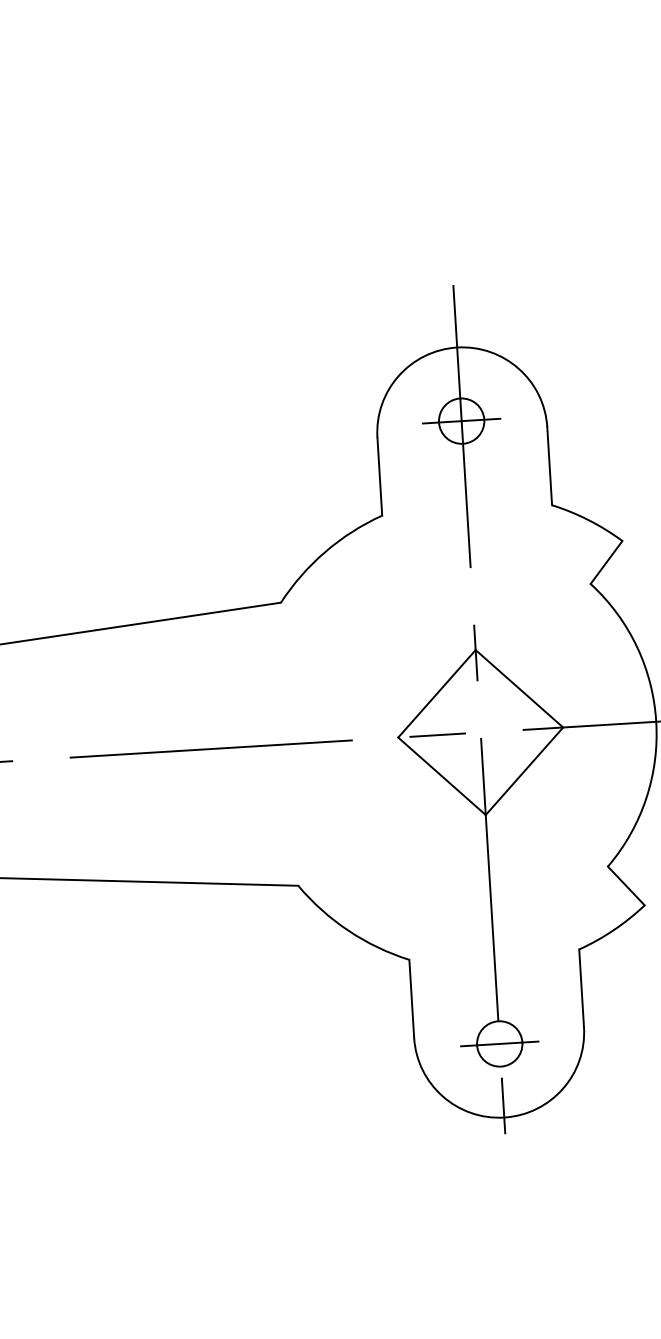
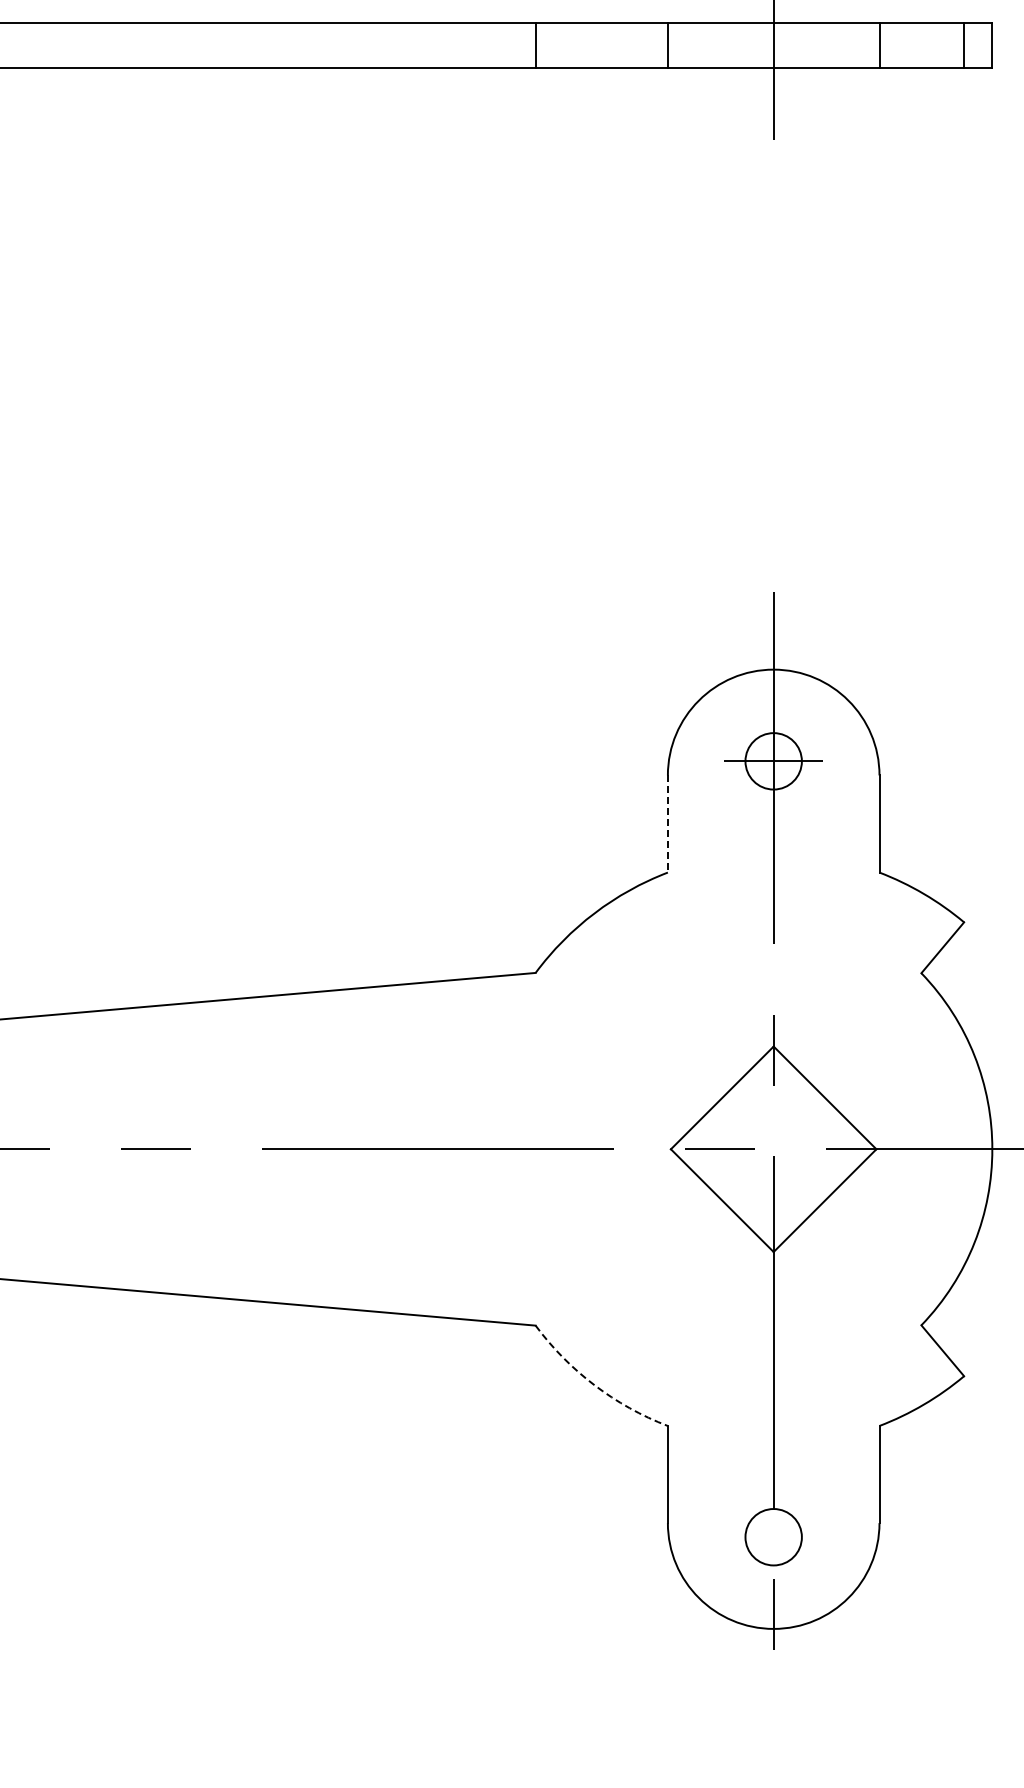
line: (379, 477) -> (667, 824), solid -> dashed
arc: (348, 930) -> (594, 1385), solid -> dashed
line: (499, 1044) -> (773, 1537), removed

